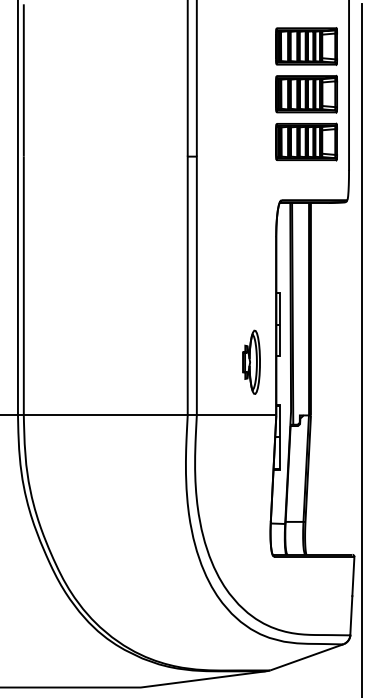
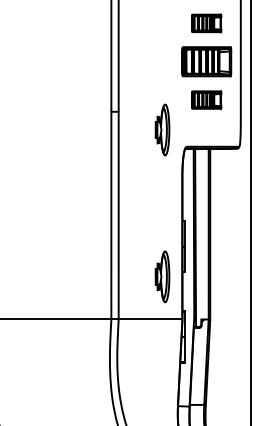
part: (306, 46) -> (206, 23), size x0.6
part: (306, 141) -> (206, 99), size x0.6
part: (251, 178) -> (162, 129), added

